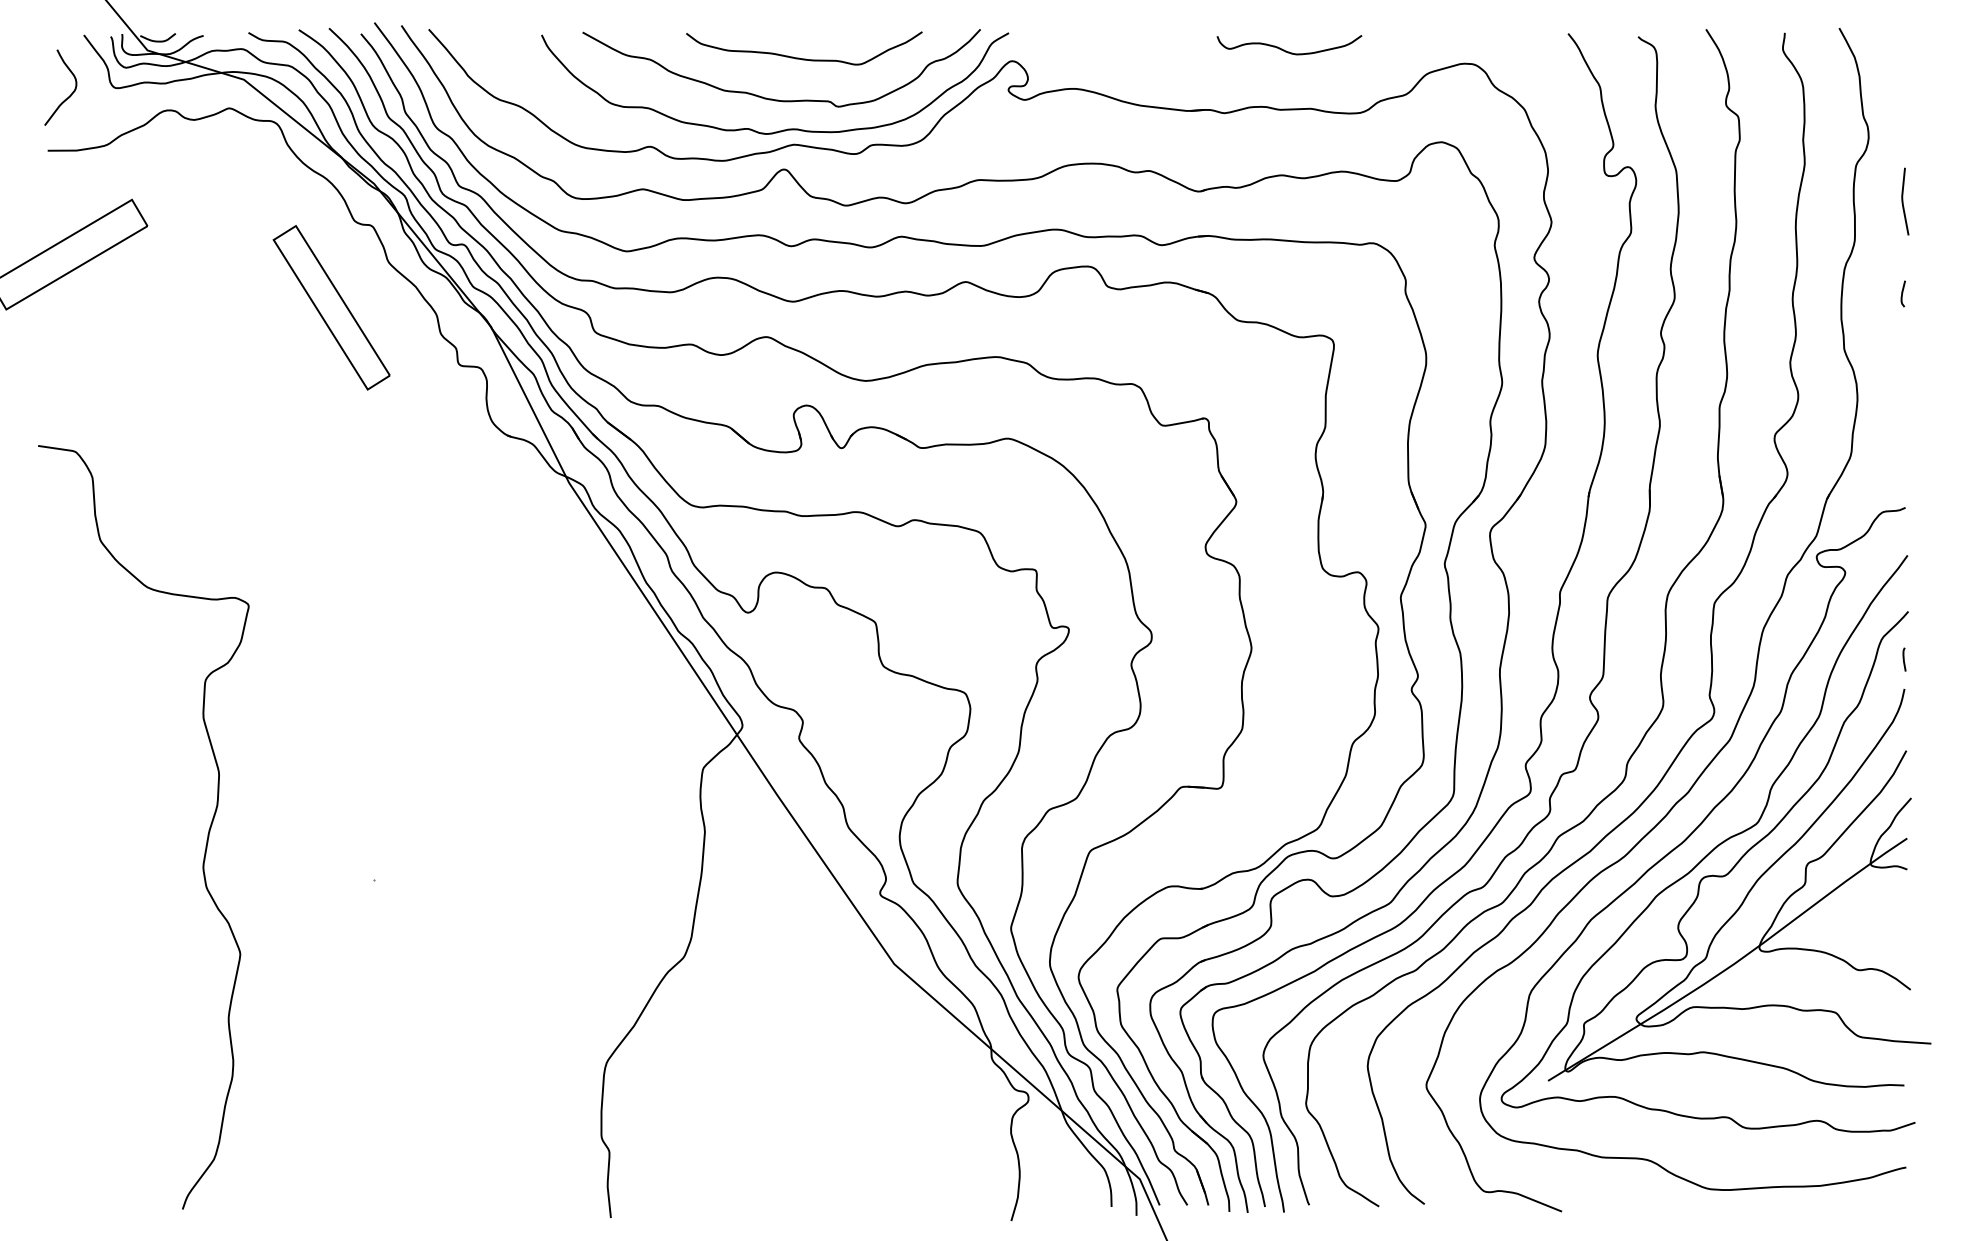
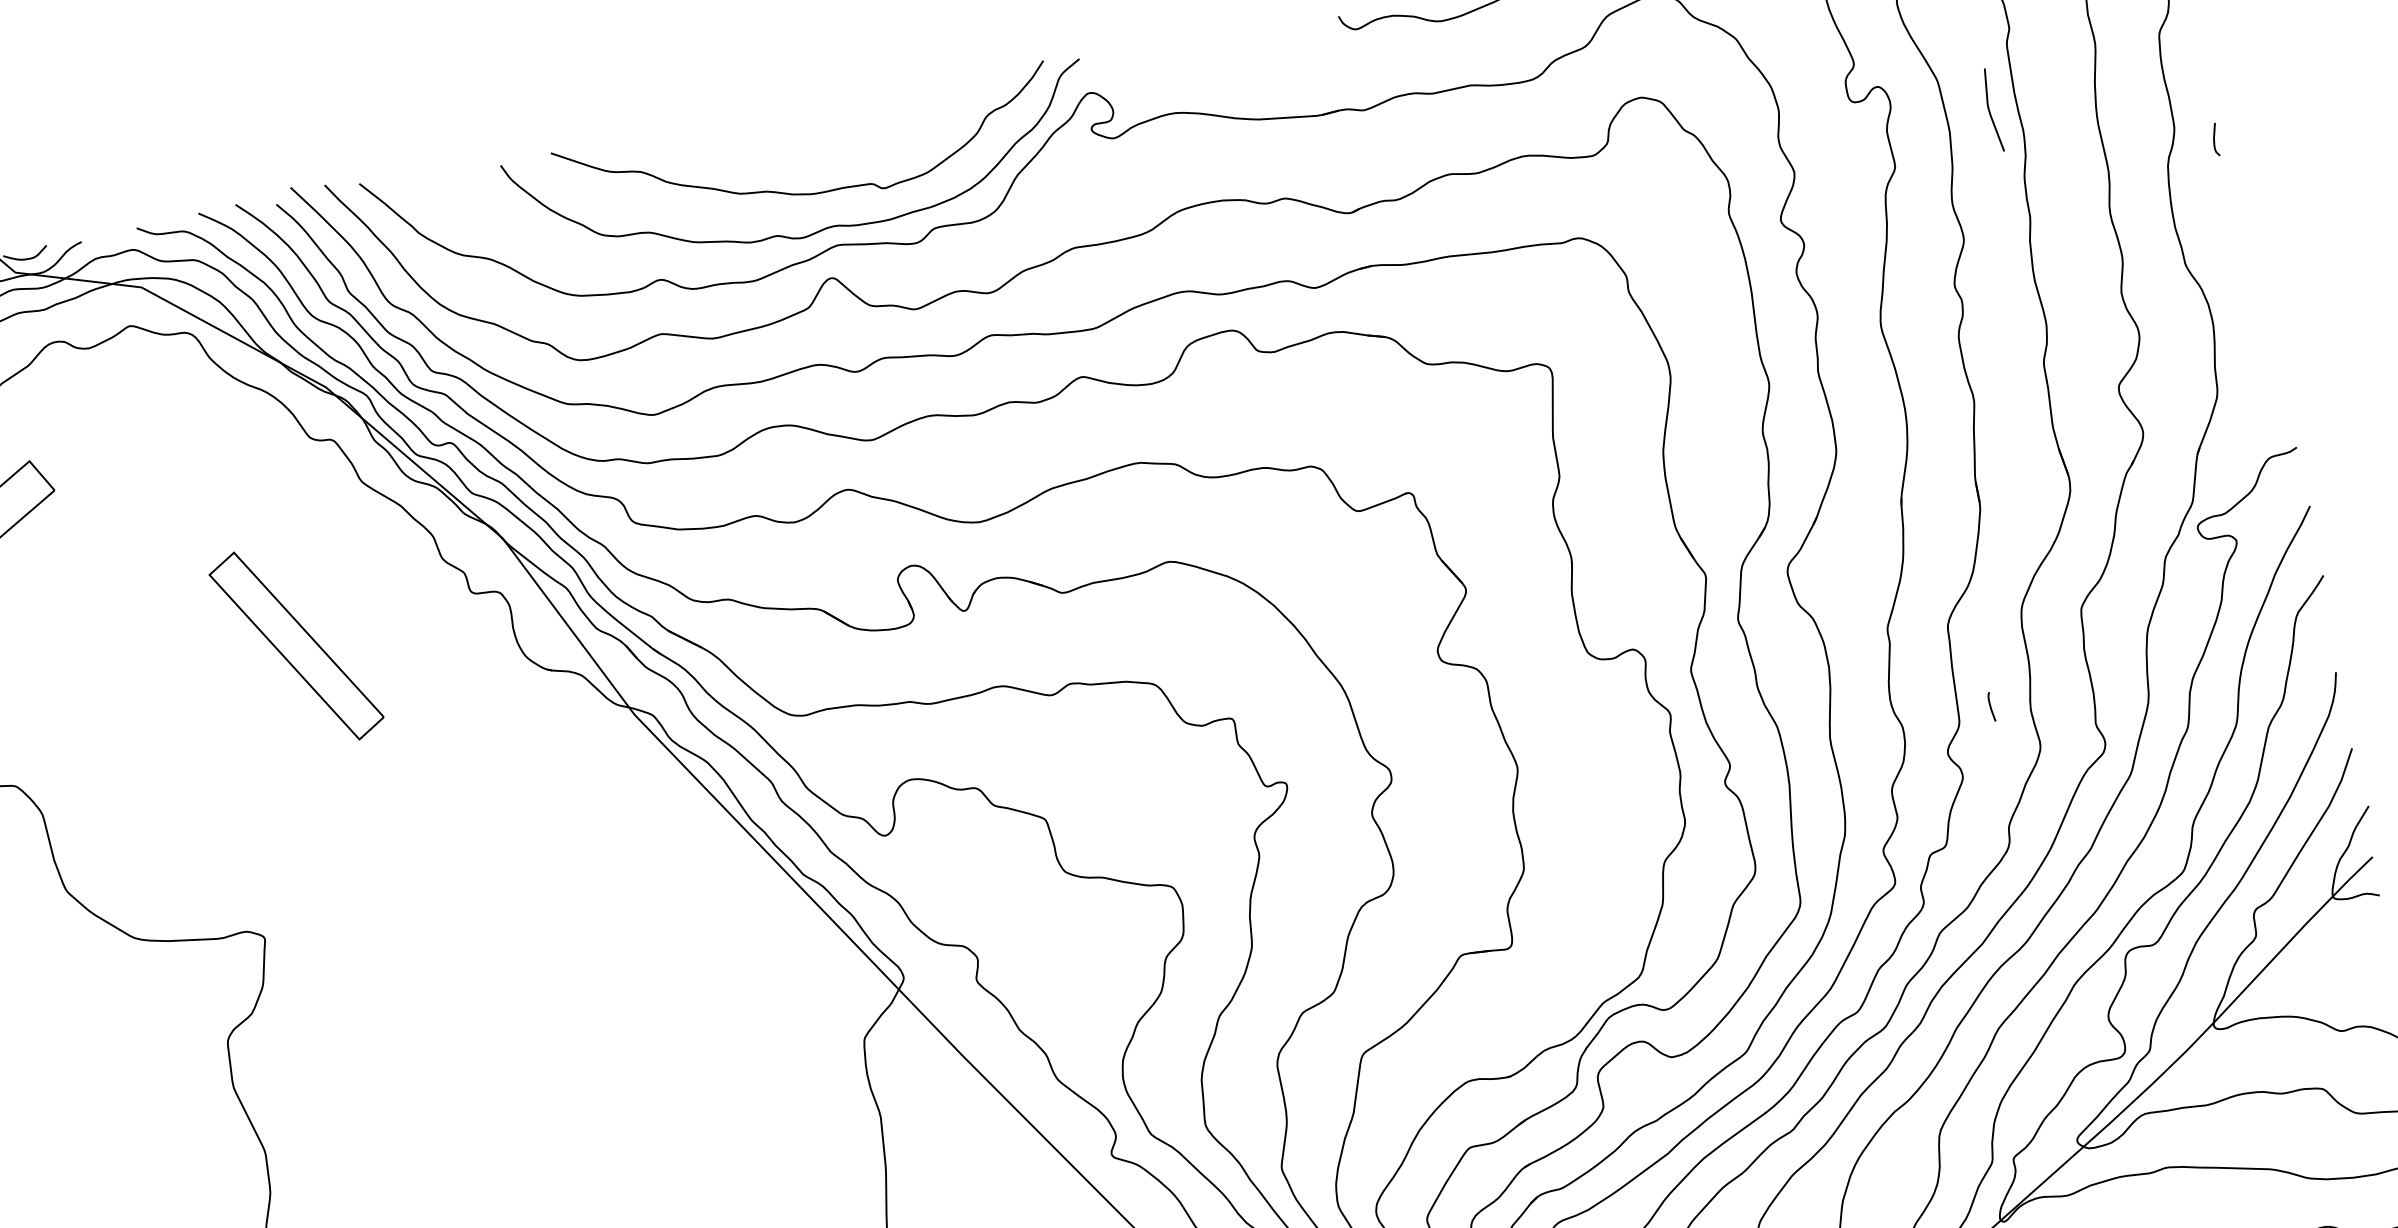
curve: (804, 58) -> (831, 136), removed
line: (1903, 201) -> (1990, 110), moved
curve: (1902, 293) -> (2214, 139), moved
part: (331, 307) -> (296, 645), moved
curve: (1904, 659) -> (1991, 706), moved

